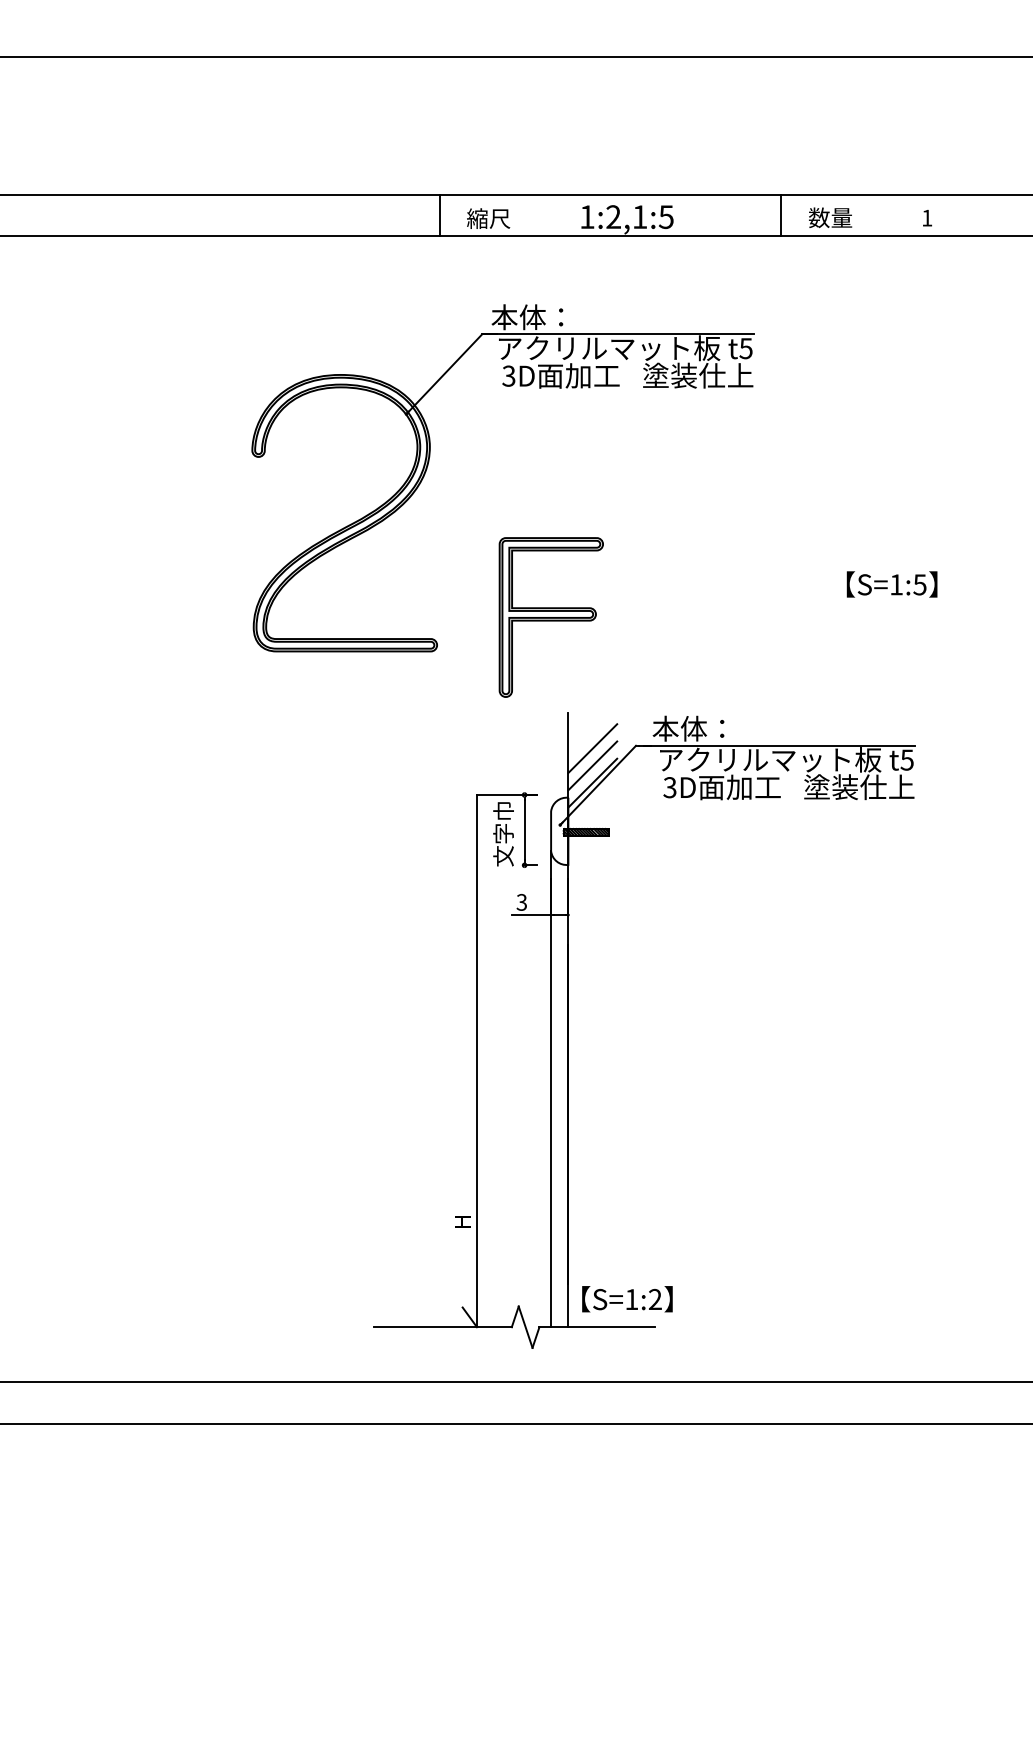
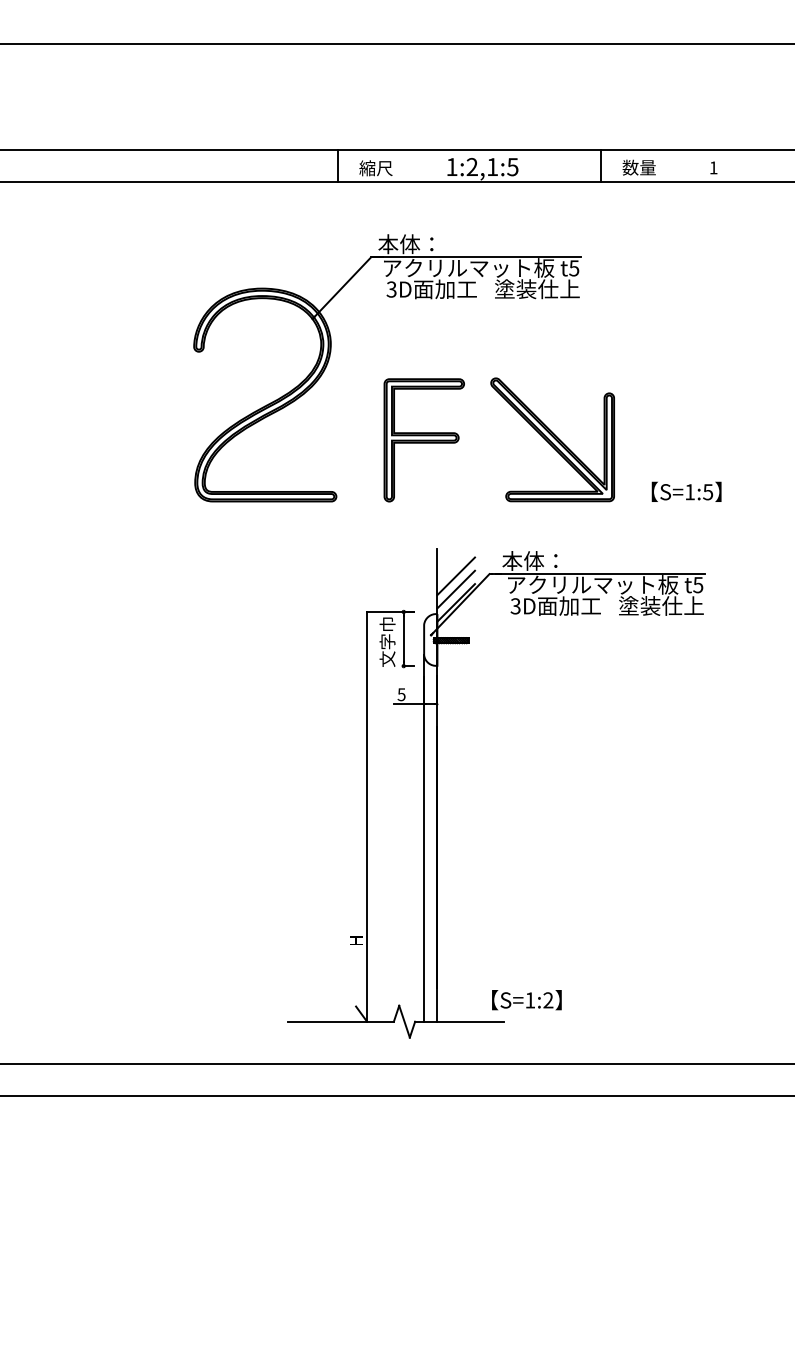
part: (717, 570) -> (552, 439), added
text: (891, 583) -> (686, 491), moved
part: (550, 617) -> (423, 440), moved
text: (521, 902) -> (401, 694), 3 -> 5
text: (626, 1299) -> (526, 1000), moved

